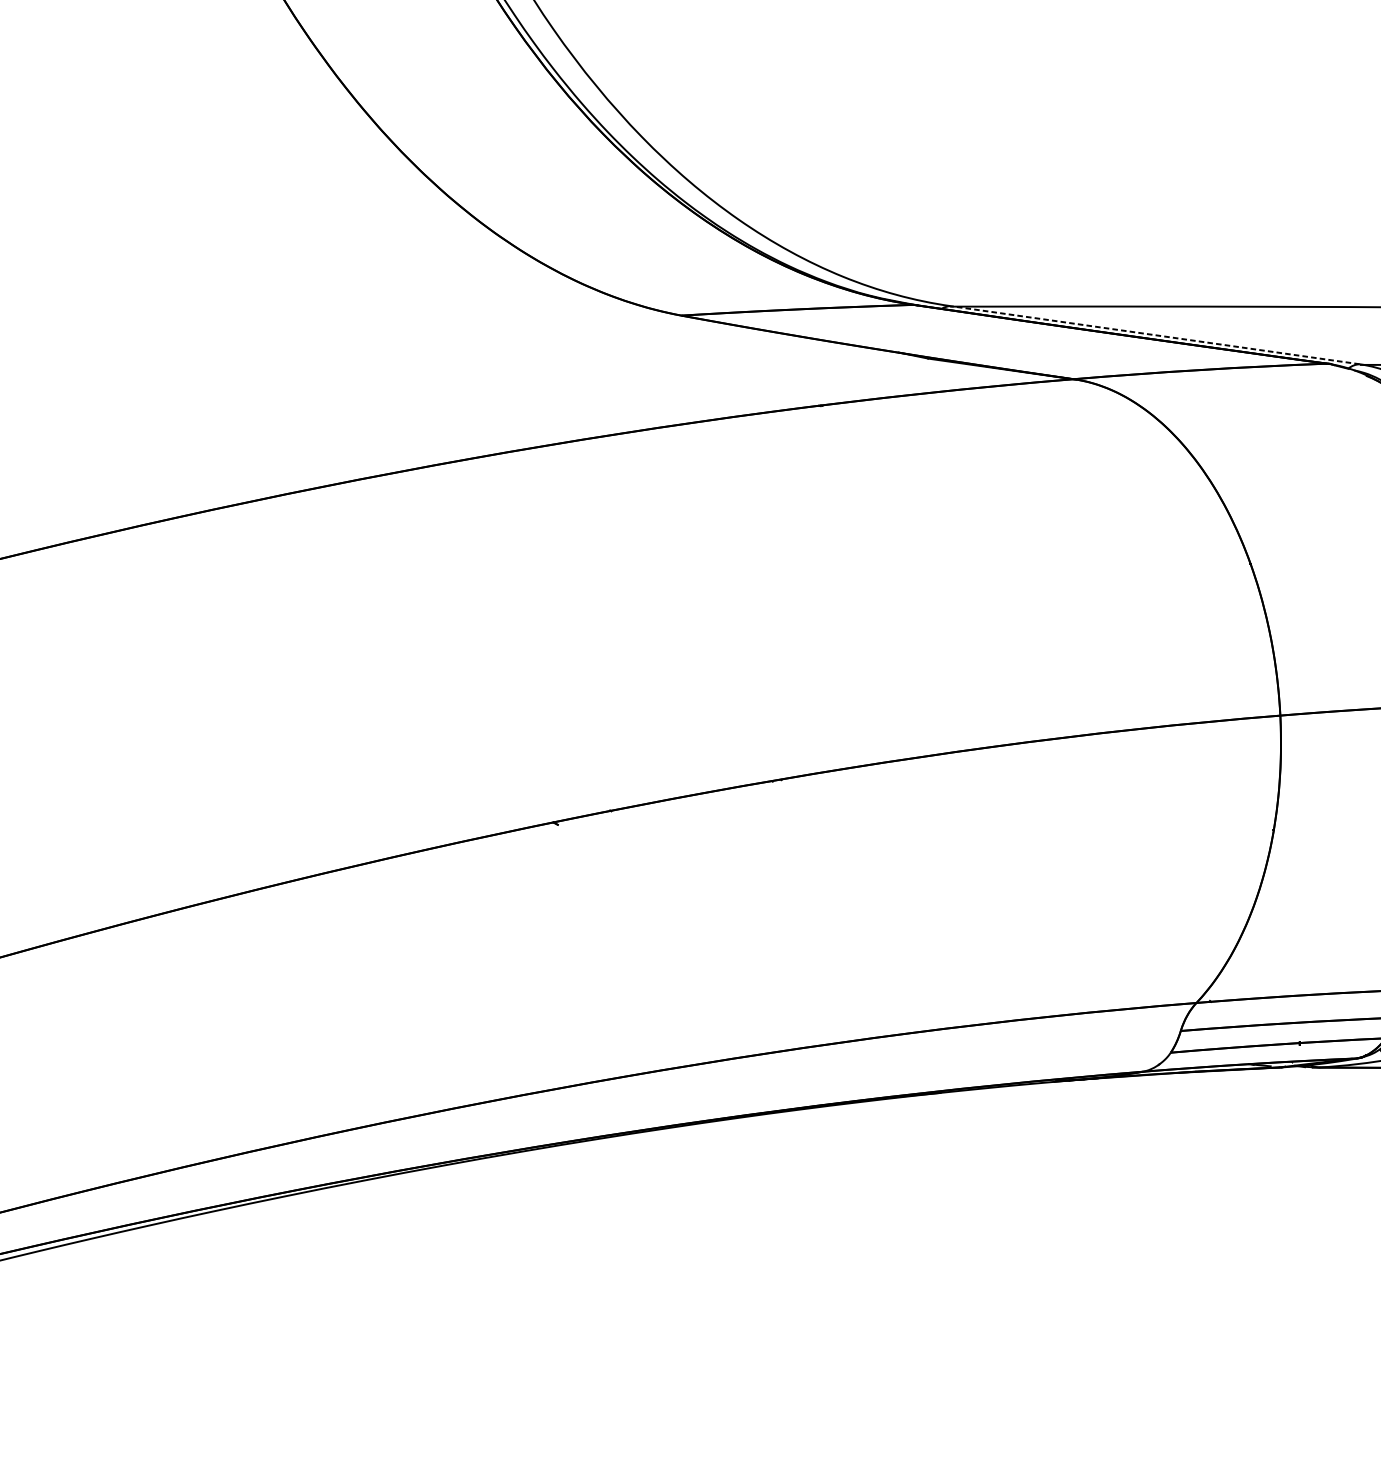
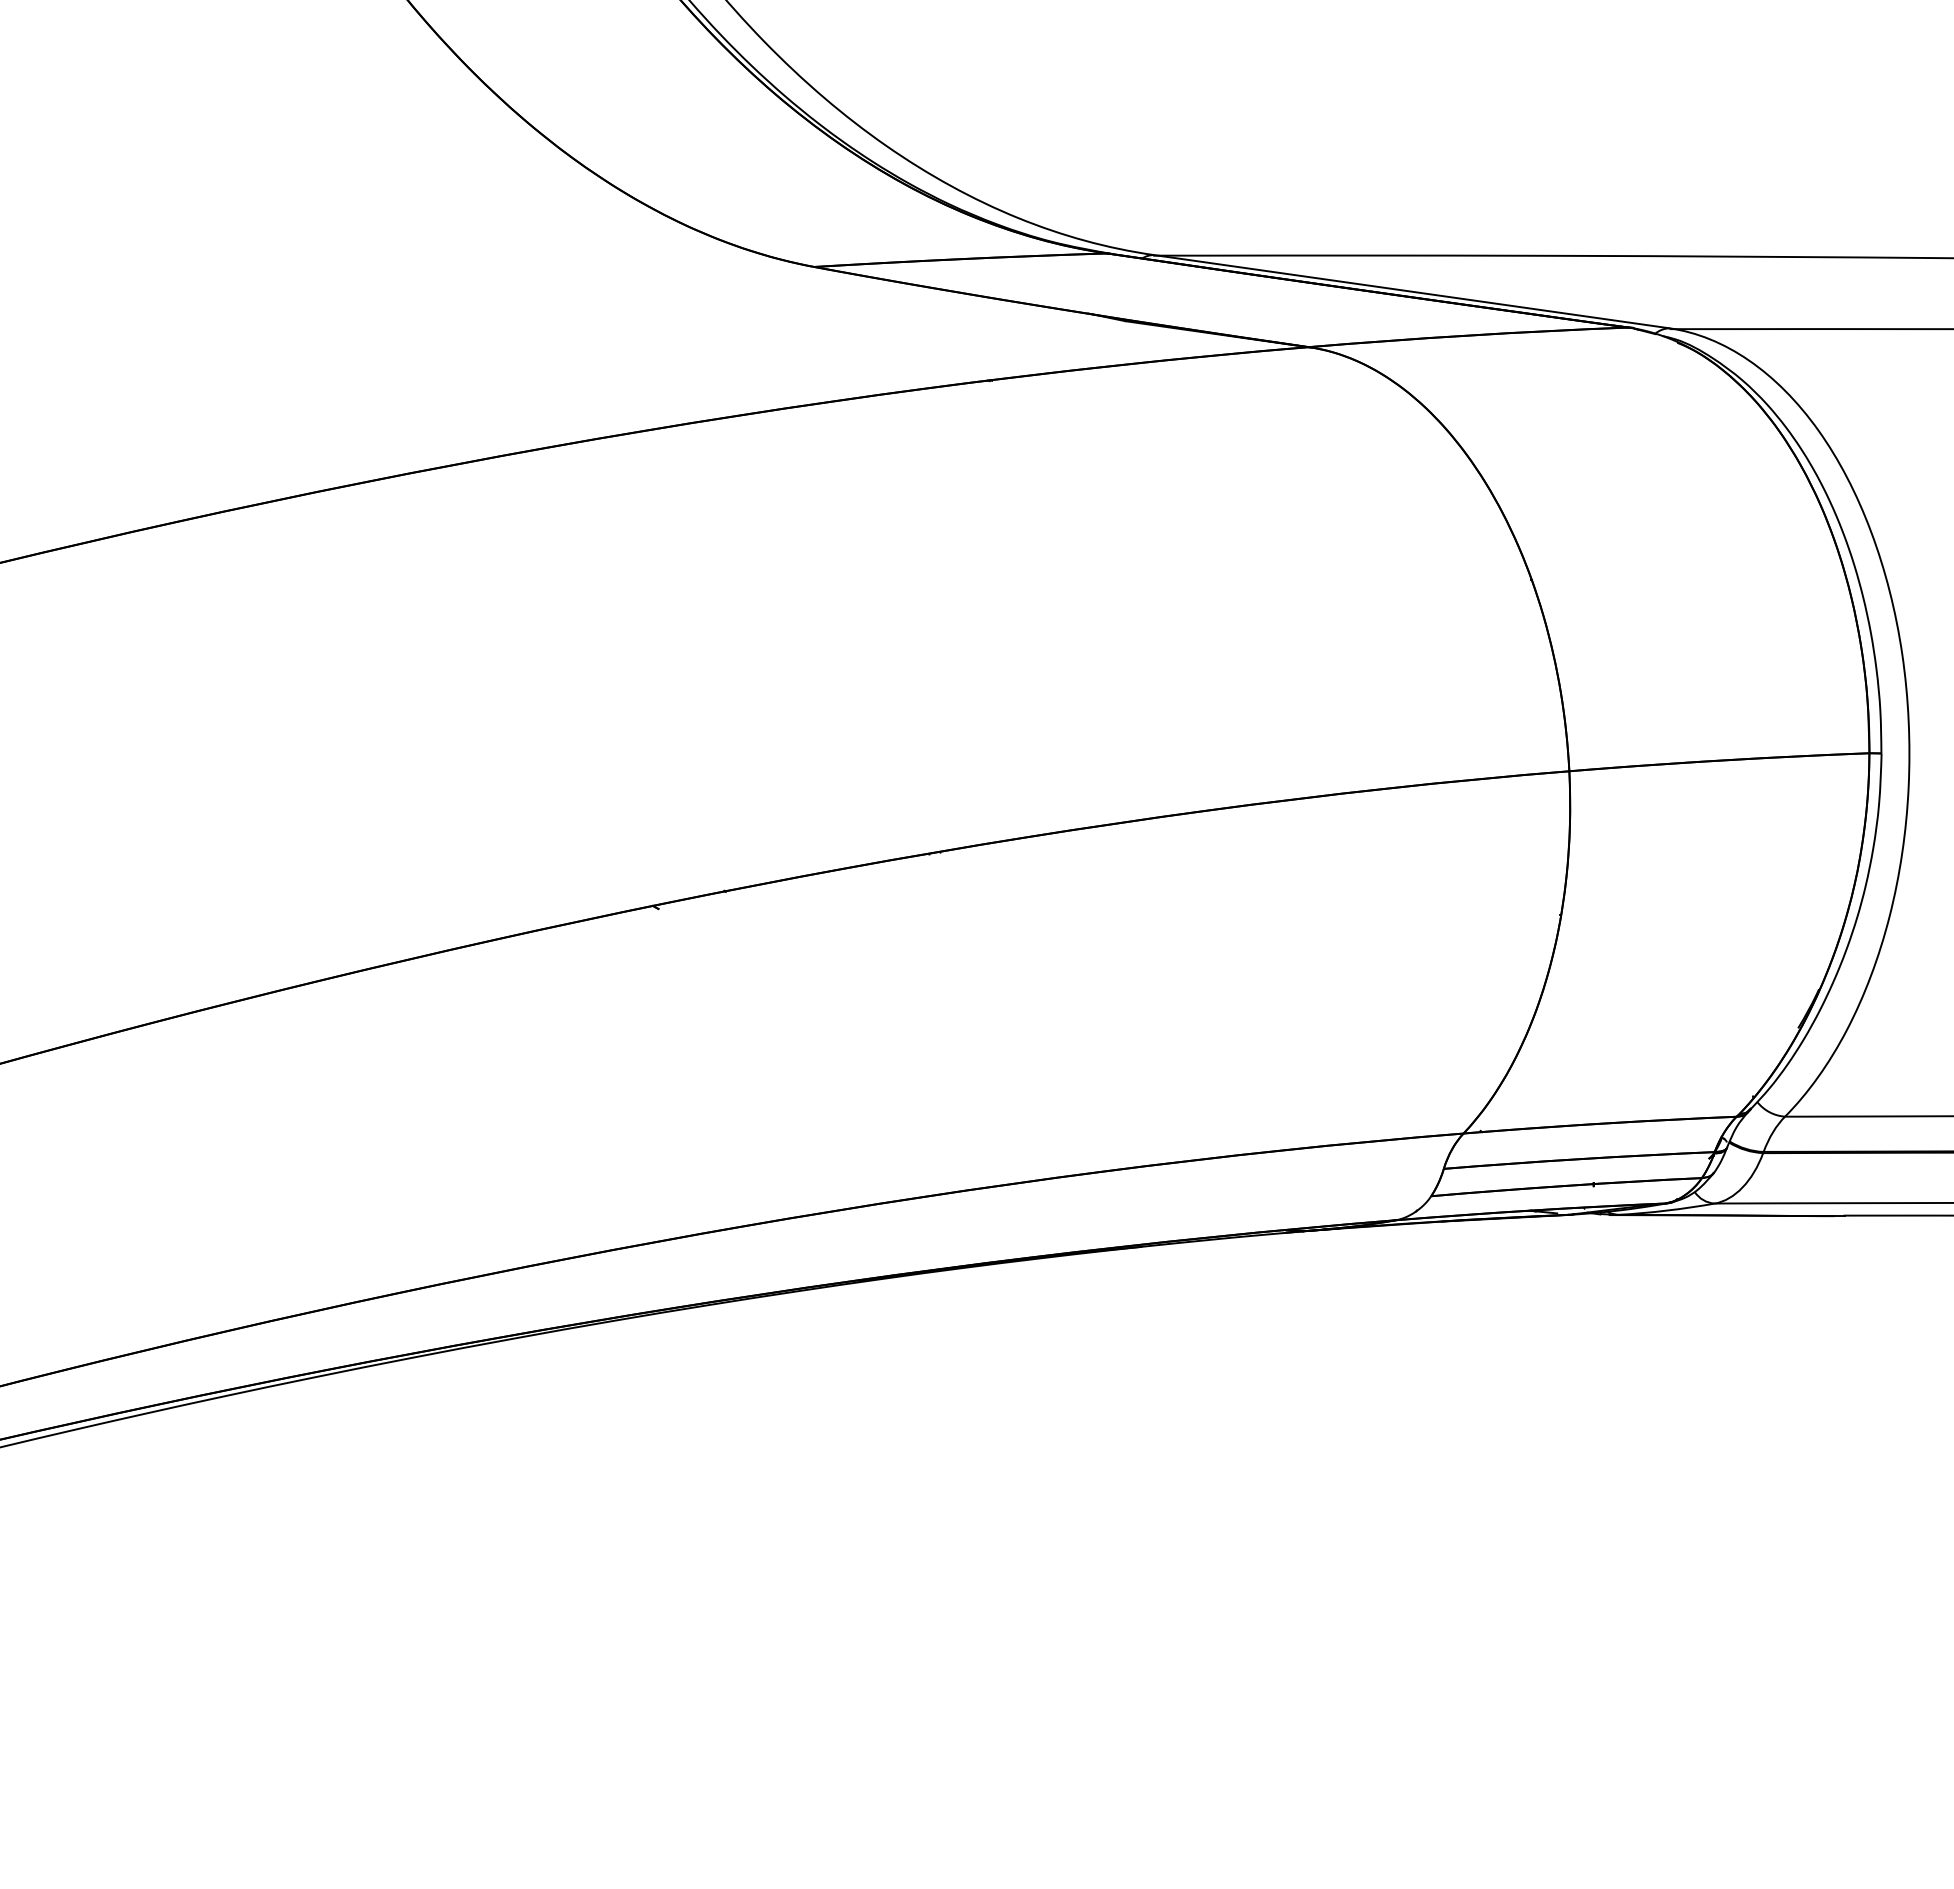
line: (1155, 335) -> (1411, 291), dashed -> solid

